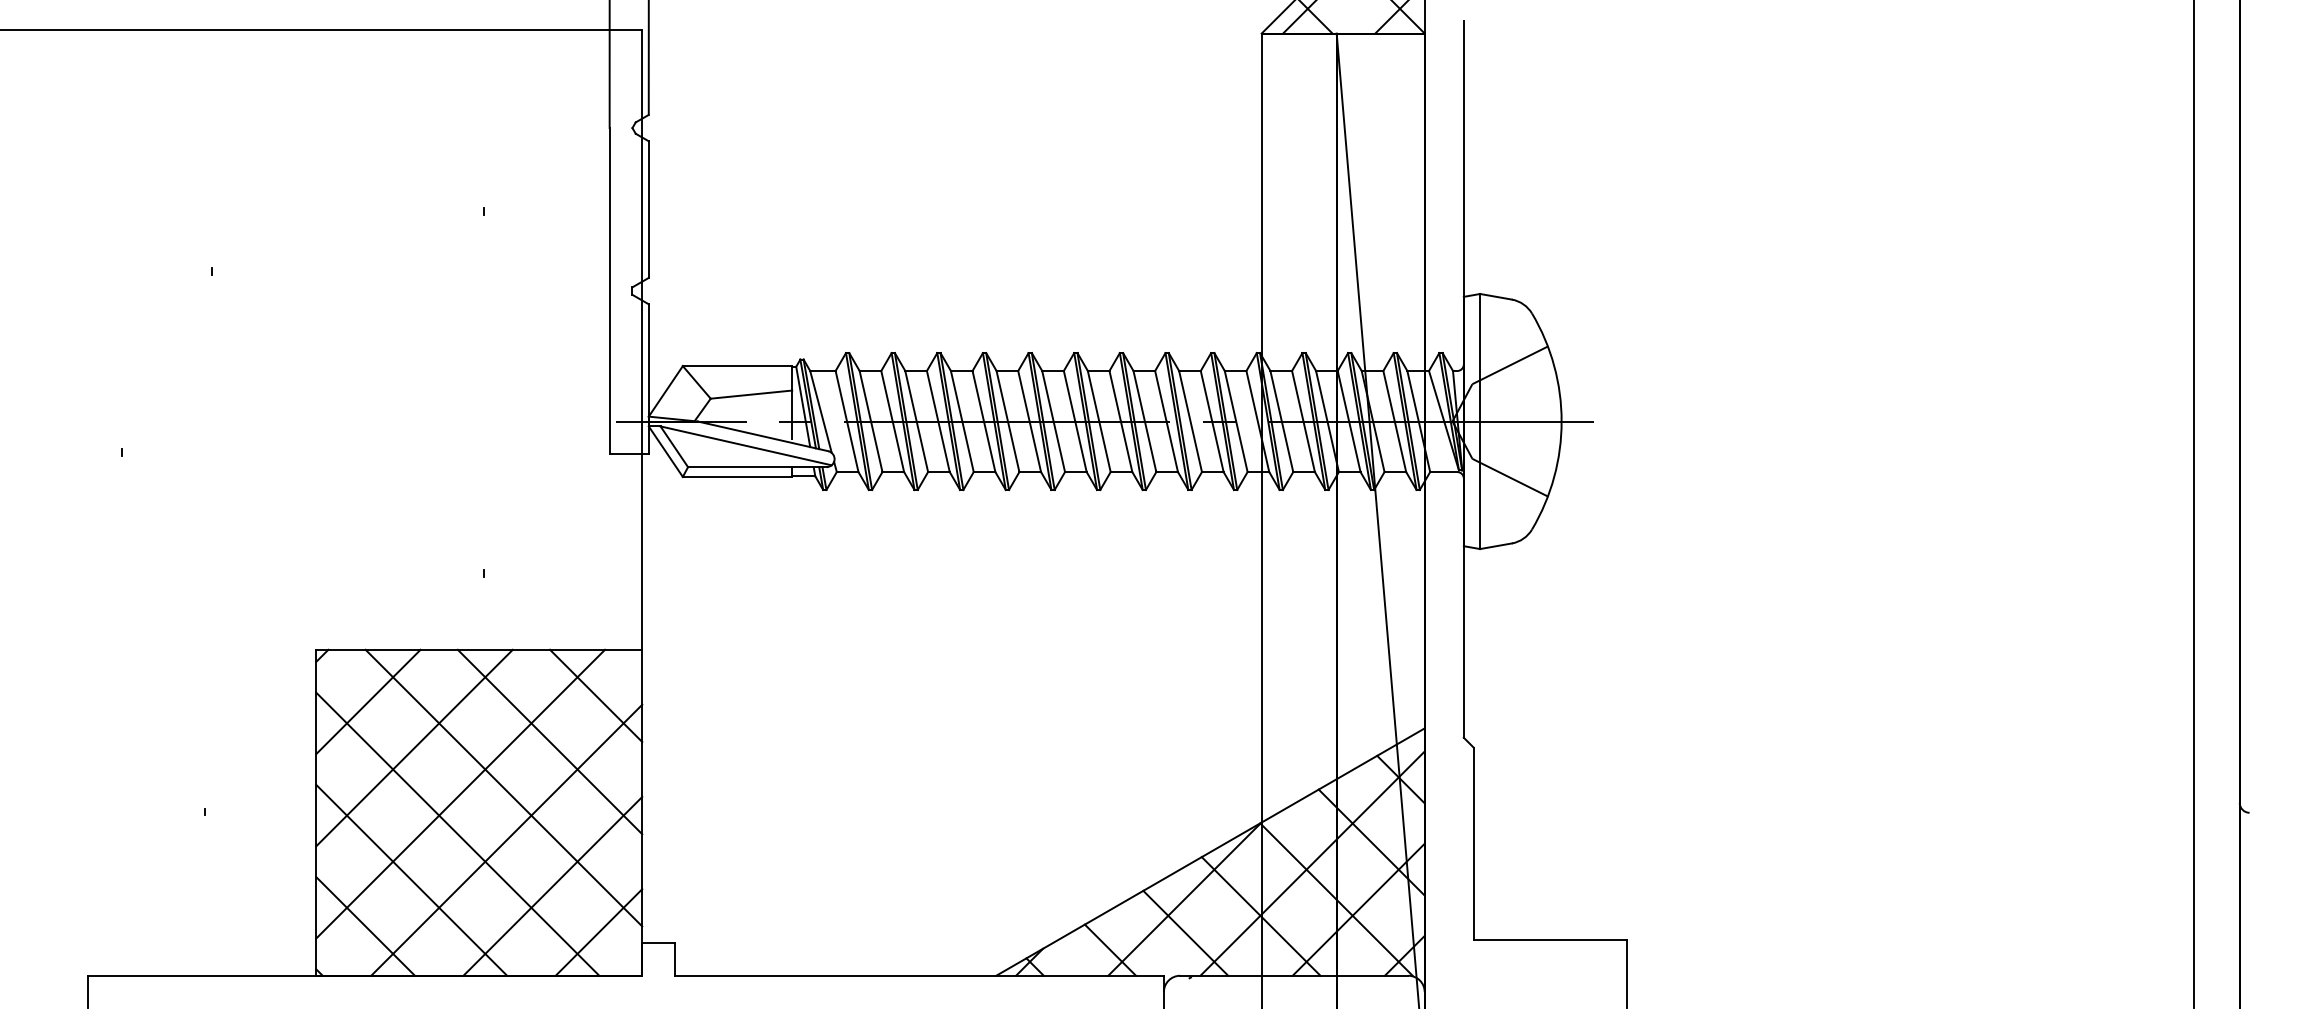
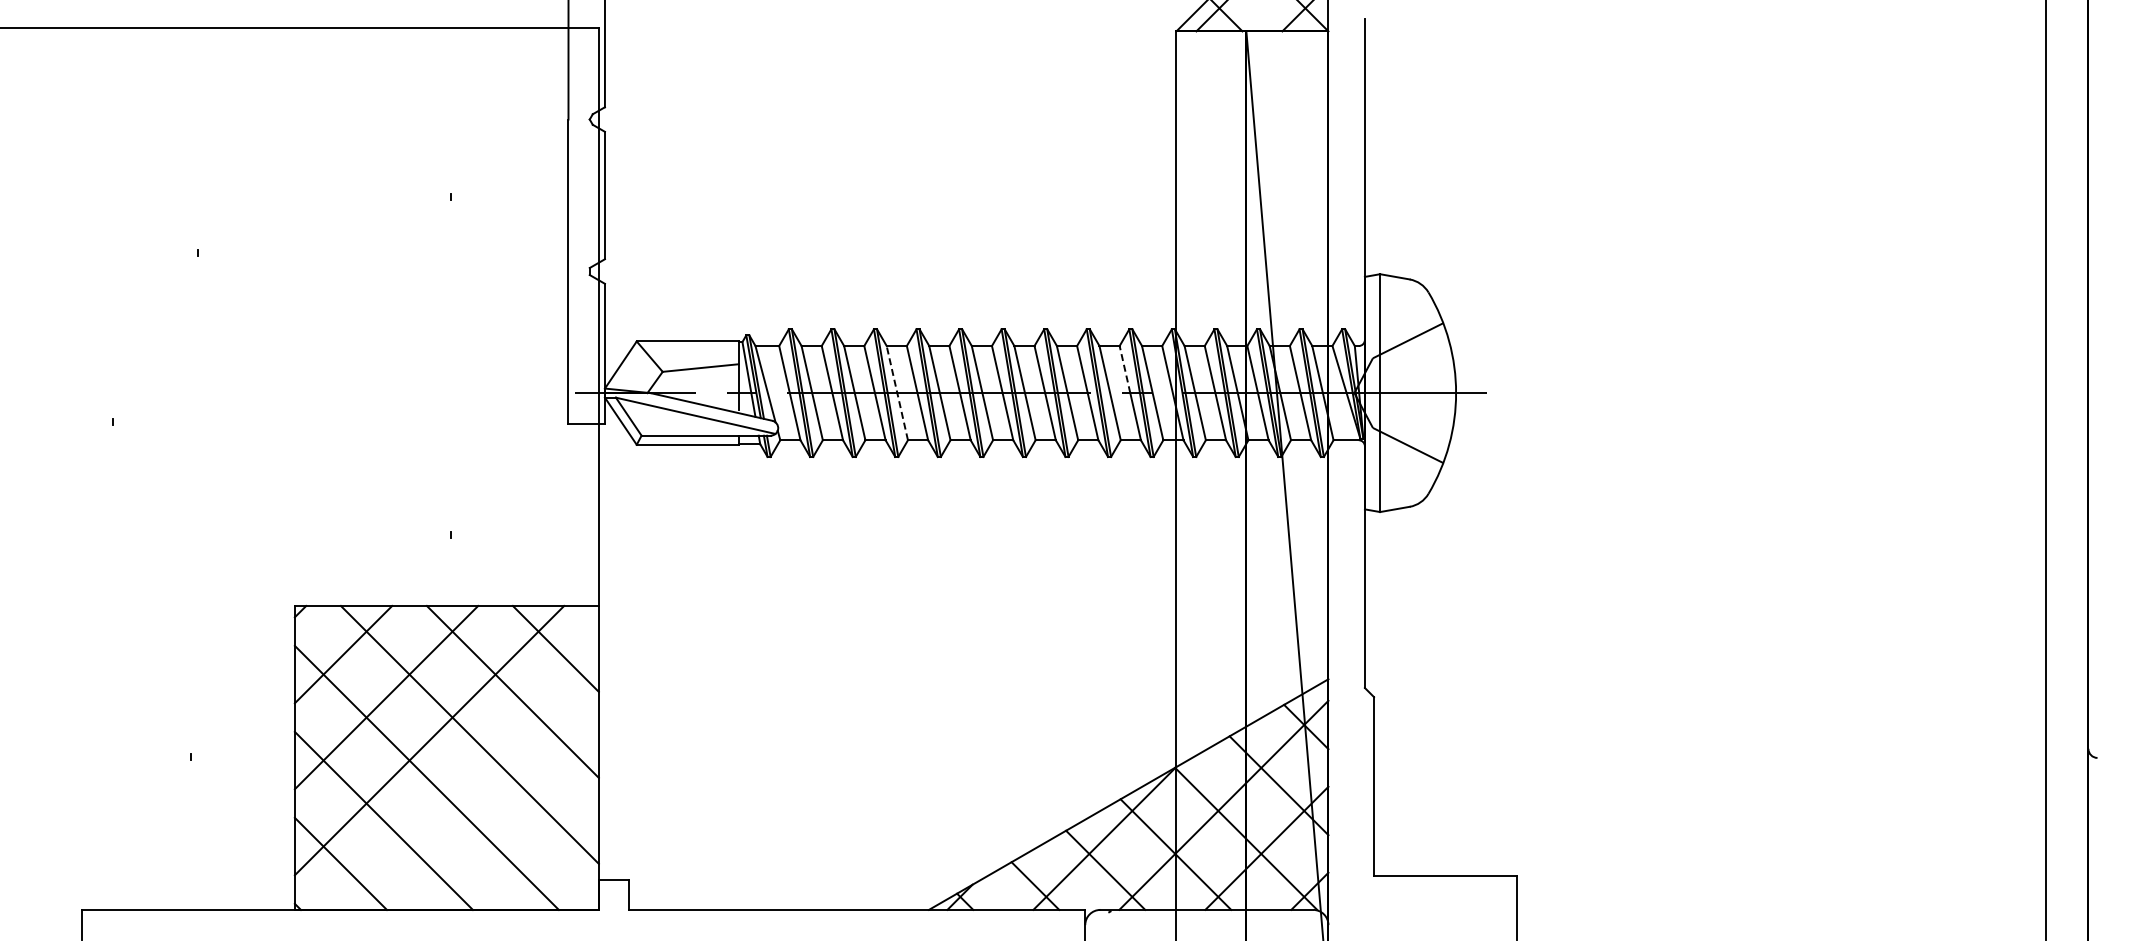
line: (1205, 396) -> (1124, 369), solid -> dashed
line: (962, 420) -> (897, 392), solid -> dashed
line: (506, 840) -> (472, 783), removed
line: (552, 886) -> (515, 826), removed
line: (598, 932) -> (558, 869), removed

